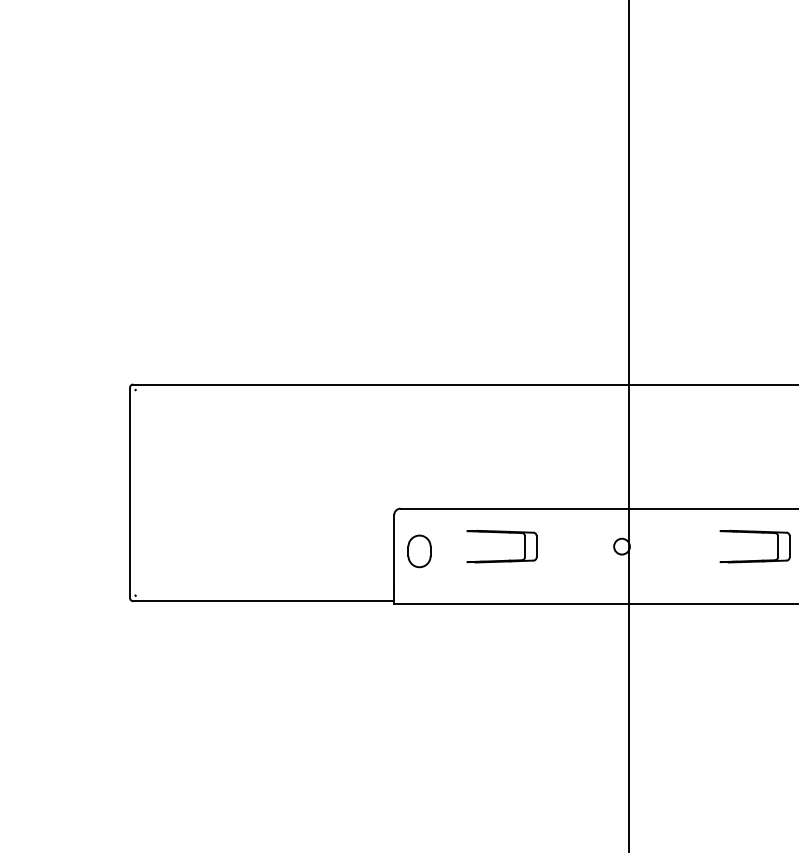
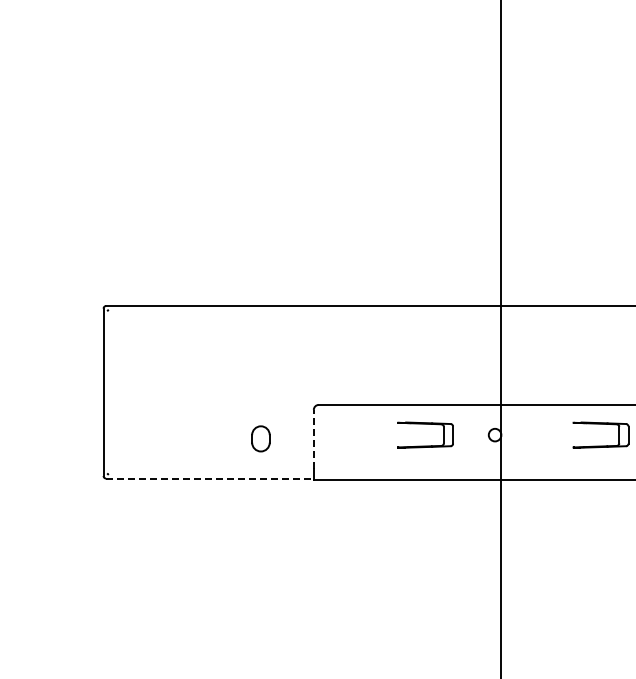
part: (501, 533) -> (425, 424), moved
part: (418, 550) -> (260, 438), moved
line: (393, 552) -> (313, 439), solid -> dashed
line: (263, 601) -> (209, 478), solid -> dashed

